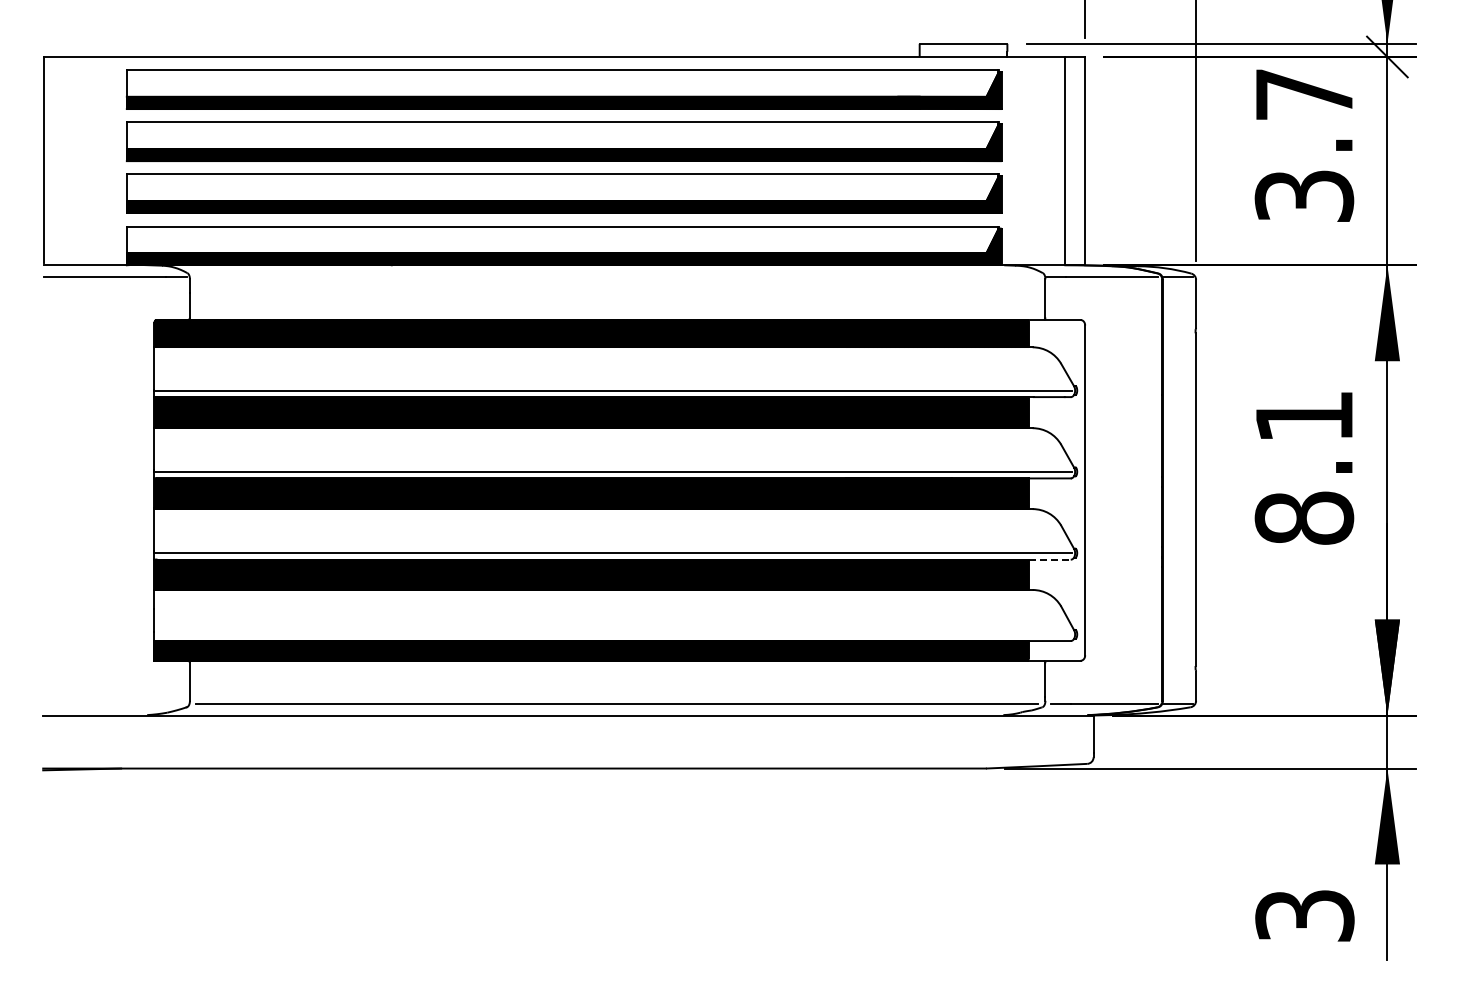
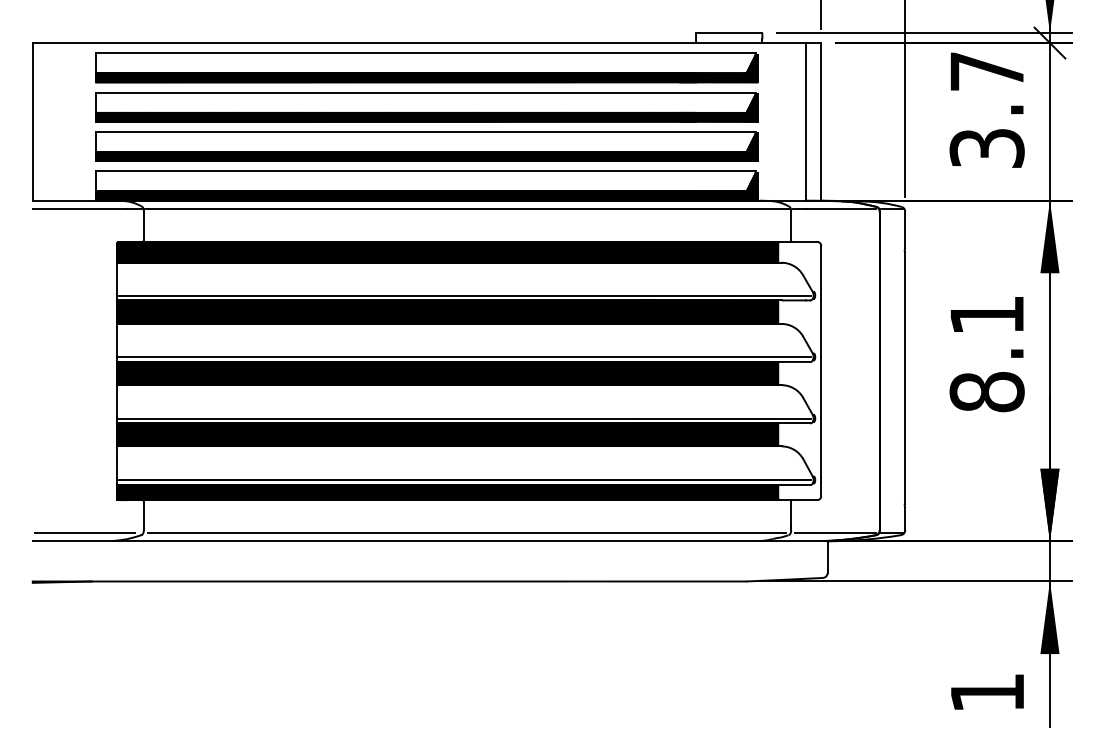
line: (616, 276) -> (466, 209), added
line: (1050, 559) -> (795, 423), dashed -> solid
line: (613, 634) -> (464, 480), added
line: (112, 704) -> (85, 533), added
text: (1304, 915) -> (987, 692), 3 -> 1

